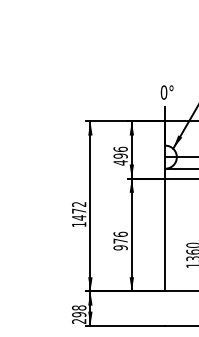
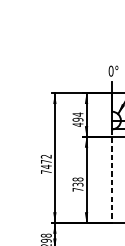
text: (120, 149) -> (77, 114), 496 -> 494
text: (79, 224) -> (46, 171), 1472 -> 7472
line: (165, 230) -> (112, 176), solid -> dashed
text: (120, 240) -> (77, 184), 976 -> 738

